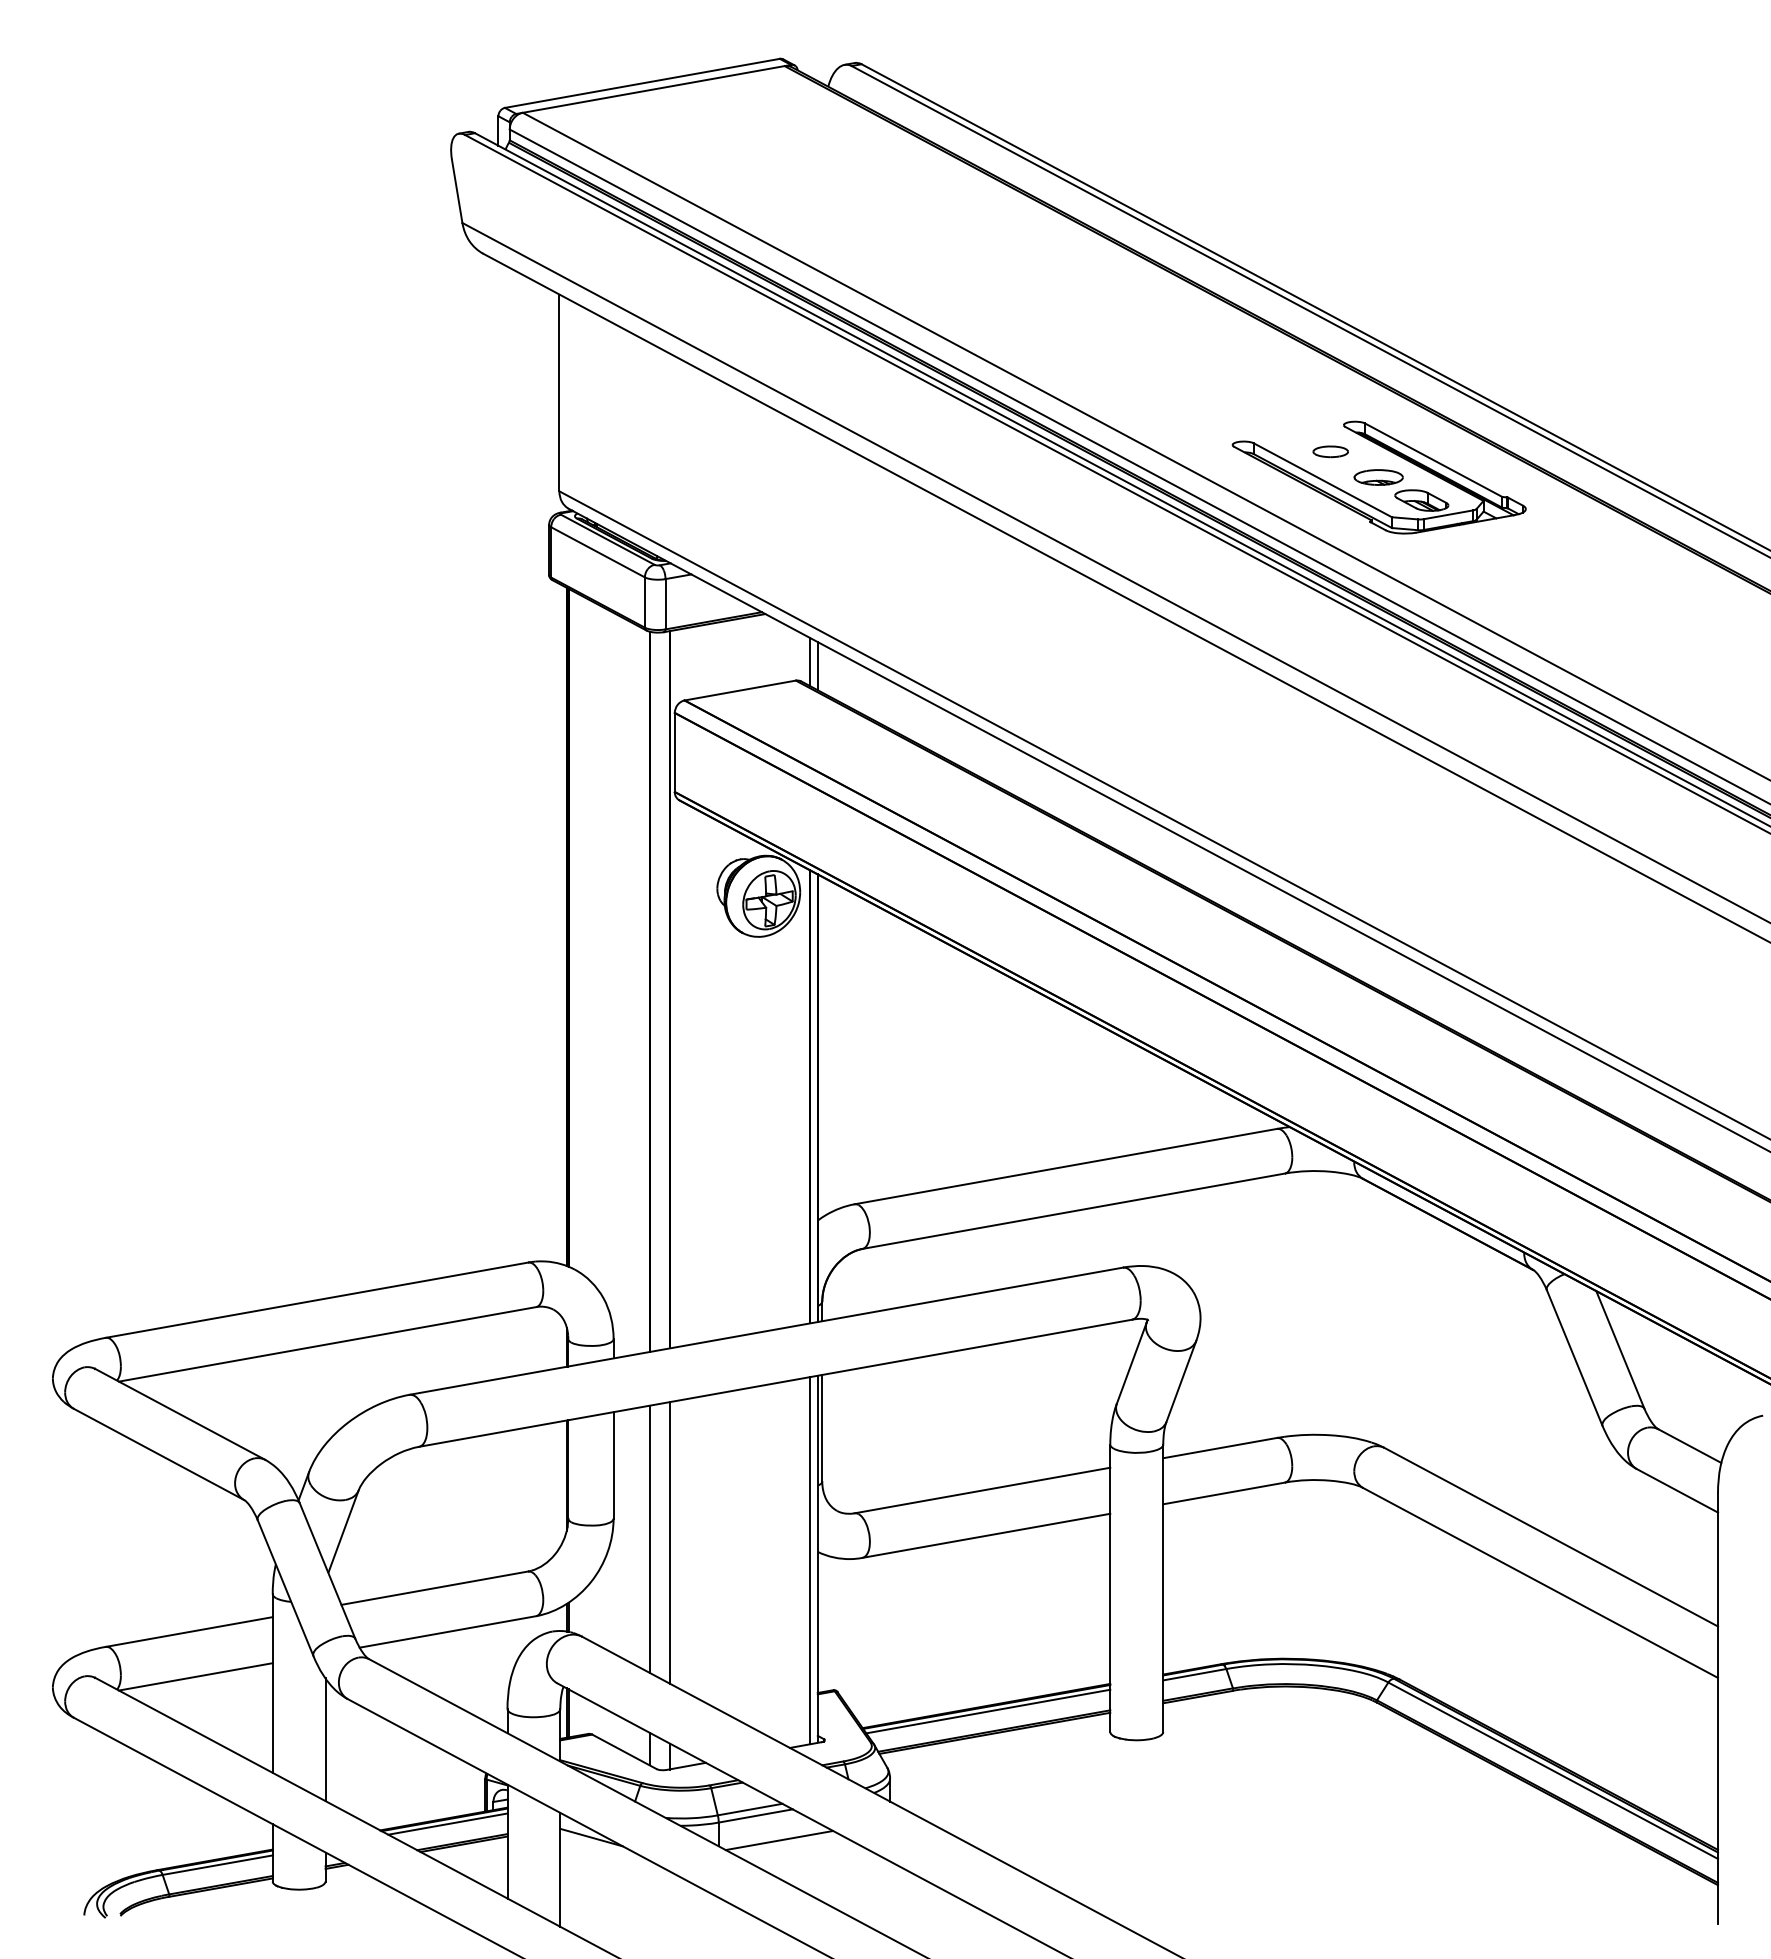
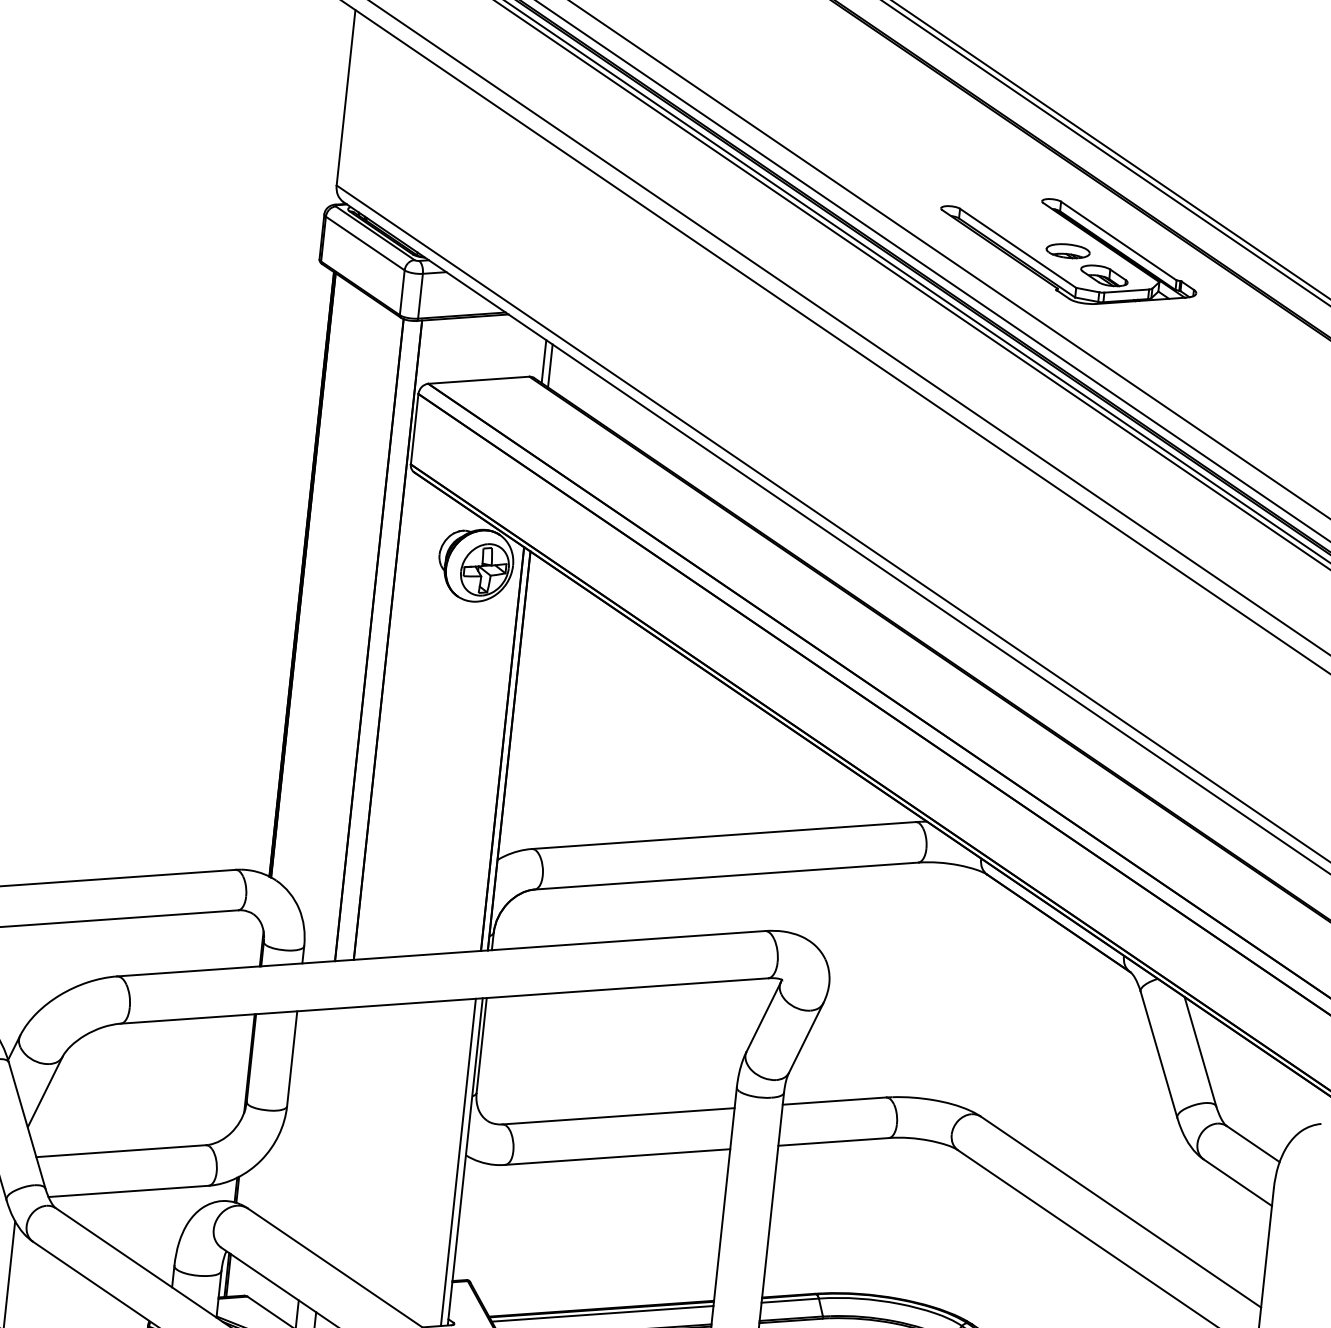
part: (1330, 451) -> (1027, 223), removed
line: (649, 1538) -> (317, 1127), removed
line: (670, 1542) -> (335, 1132), removed

